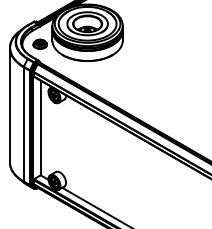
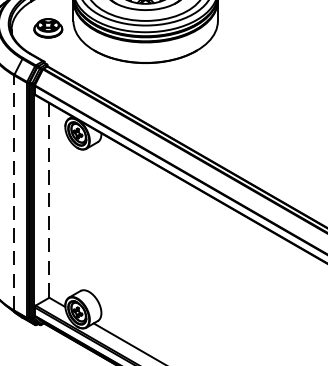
line: (23, 123) -> (13, 191), solid -> dashed
line: (40, 127) -> (48, 199), solid -> dashed

